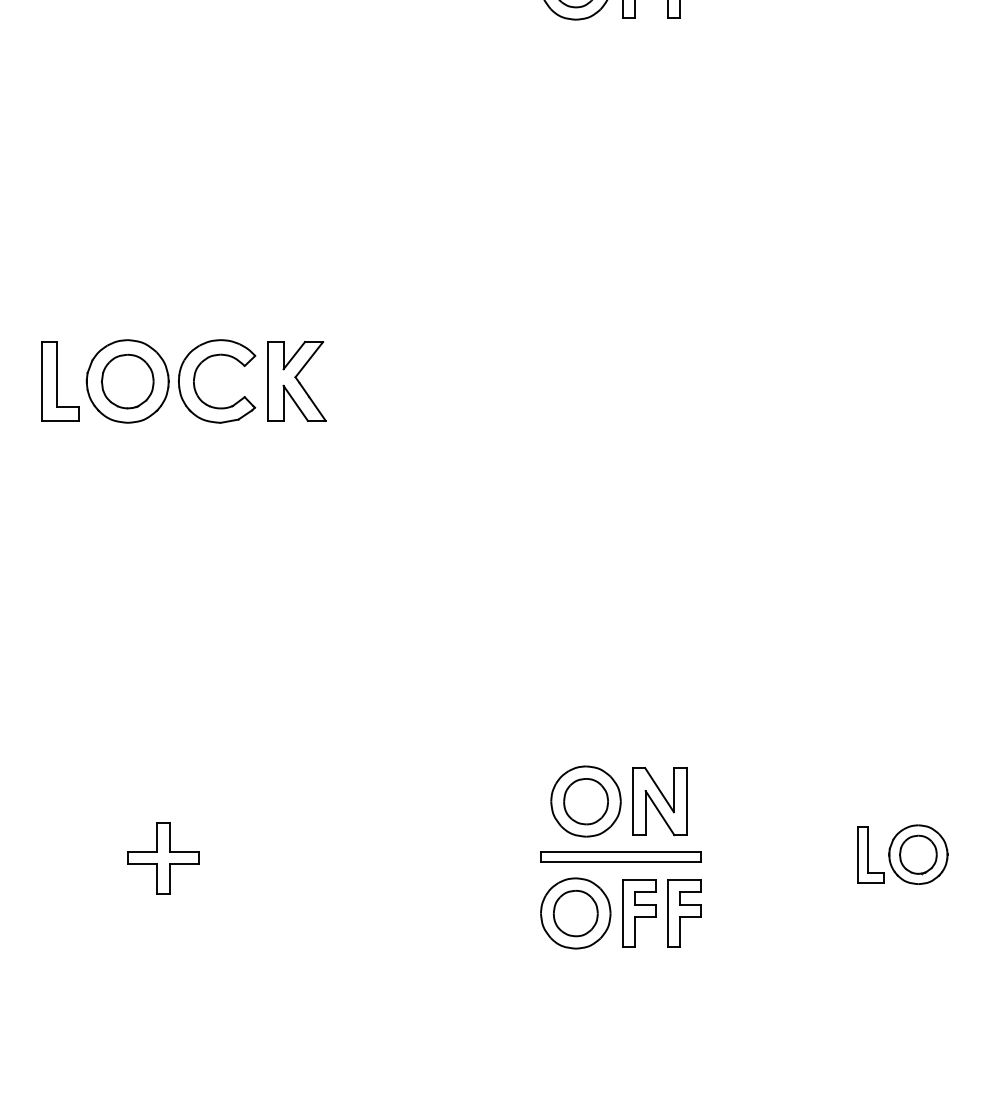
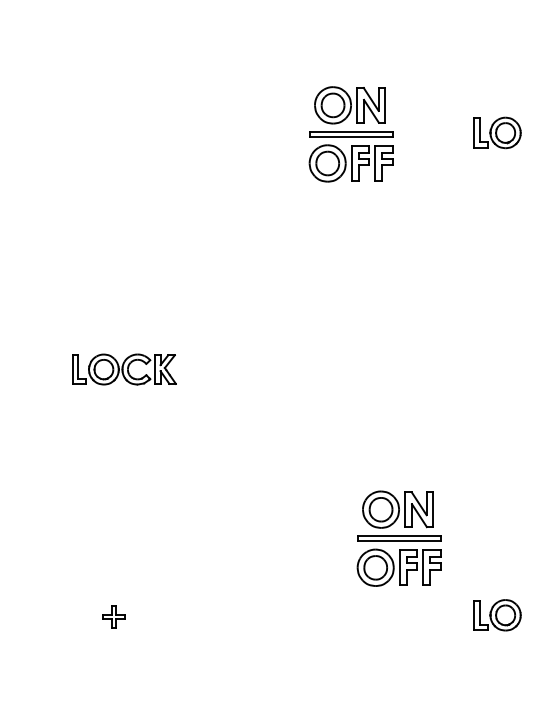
part: (184, 381) -> (124, 369), size x0.7
part: (163, 857) -> (113, 616), size x0.6
part: (619, 857) -> (398, 538), moved

